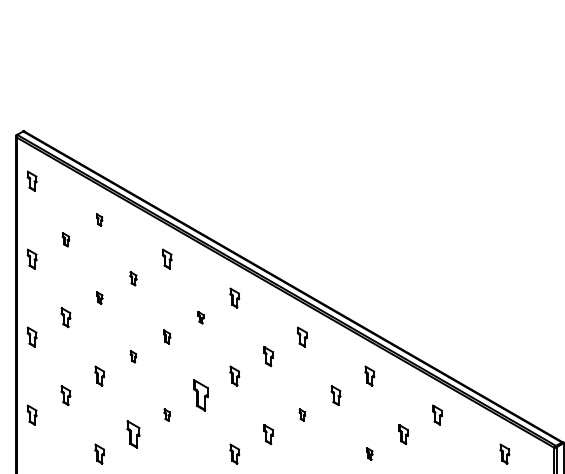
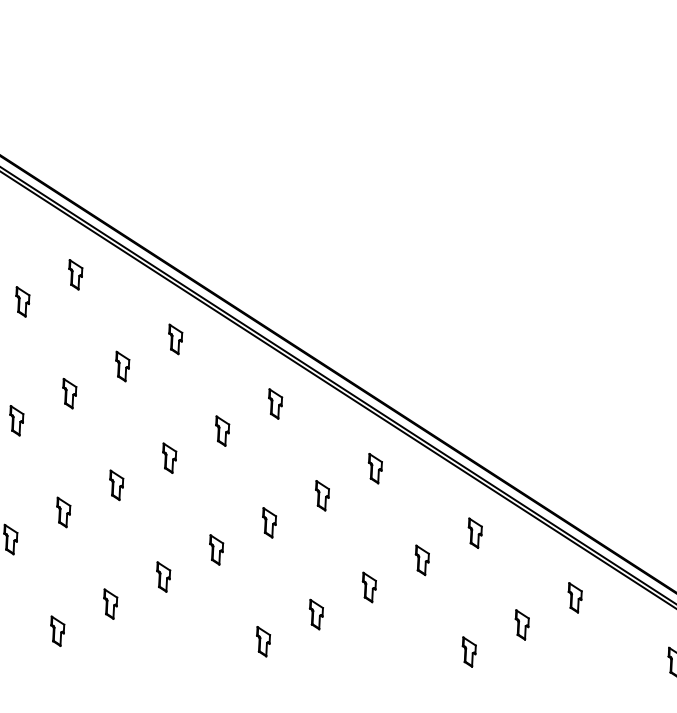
part: (99, 219) -> (75, 273), size x1.67
part: (65, 239) -> (21, 301), size x1.43
part: (133, 278) -> (122, 366), size x1.43
part: (99, 297) -> (69, 392), size x1.67
part: (200, 317) -> (221, 430), size x1.67
part: (166, 336) -> (168, 457), size x1.43
part: (133, 356) -> (116, 485), size x1.67
part: (200, 395) -> (215, 549), size x0.62
part: (166, 414) -> (162, 576), size x1.67
part: (302, 414) -> (369, 586), size x1.67
part: (133, 434) -> (110, 604), size x0.71
part: (369, 453) -> (468, 651), size x1.67

